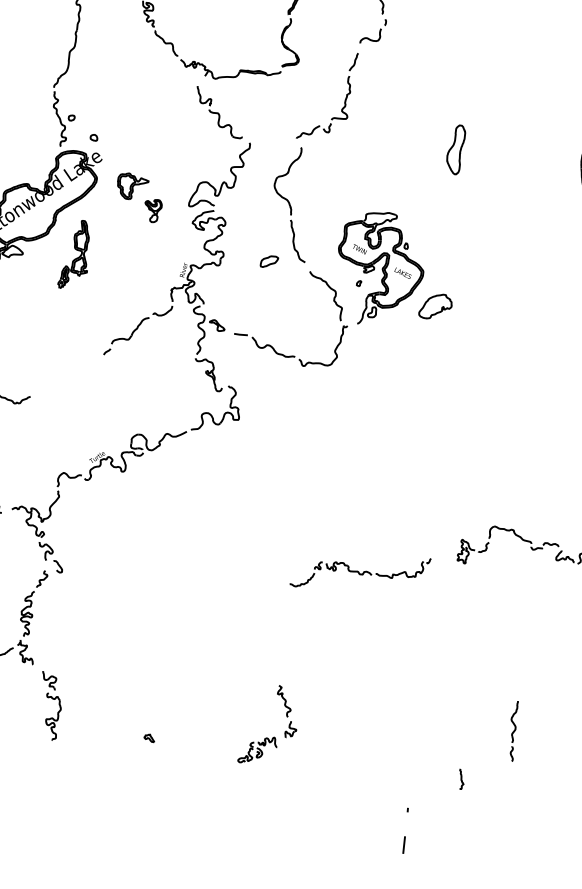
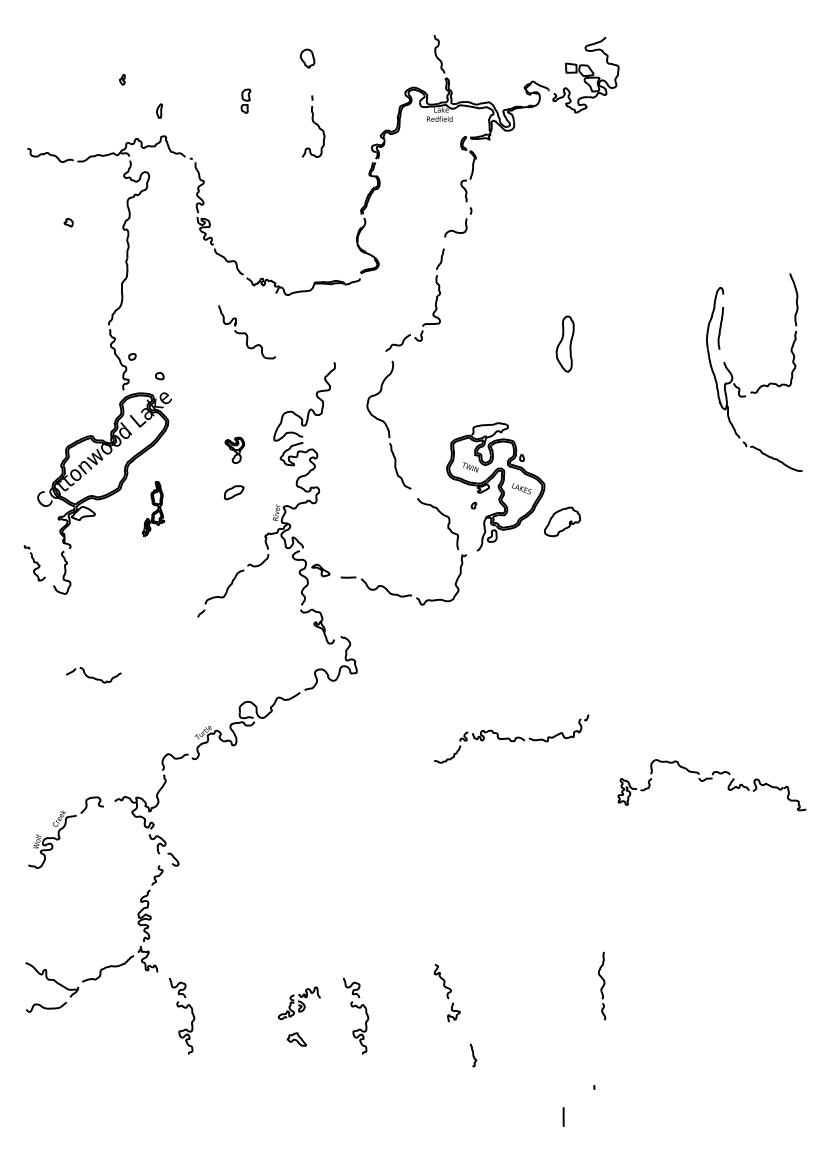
part: (219, 112) -> (246, 332), moved
part: (133, 186) -> (209, 425), removed
part: (75, 254) -> (153, 508), size x0.7
part: (269, 261) -> (234, 492), moved
part: (360, 571) -> (511, 738), moved
part: (206, 716) -> (357, 1008), added
part: (513, 731) -> (602, 986), moved
part: (149, 738) -> (296, 1039), size x1.6
part: (258, 749) -> (299, 1002), moved
curve: (461, 779) -> (473, 1055), moved
line: (404, 844) -> (563, 1116), moved

